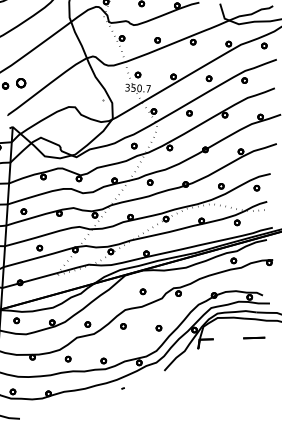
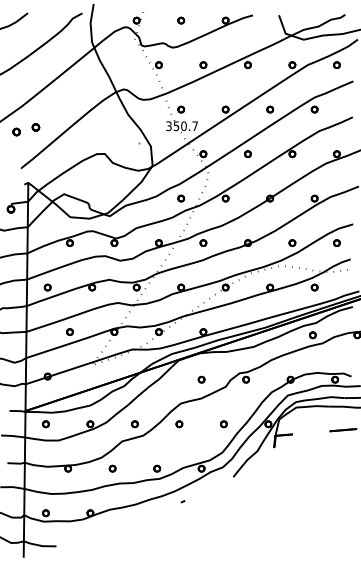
part: (20, 83) -> (35, 127), size x0.62

